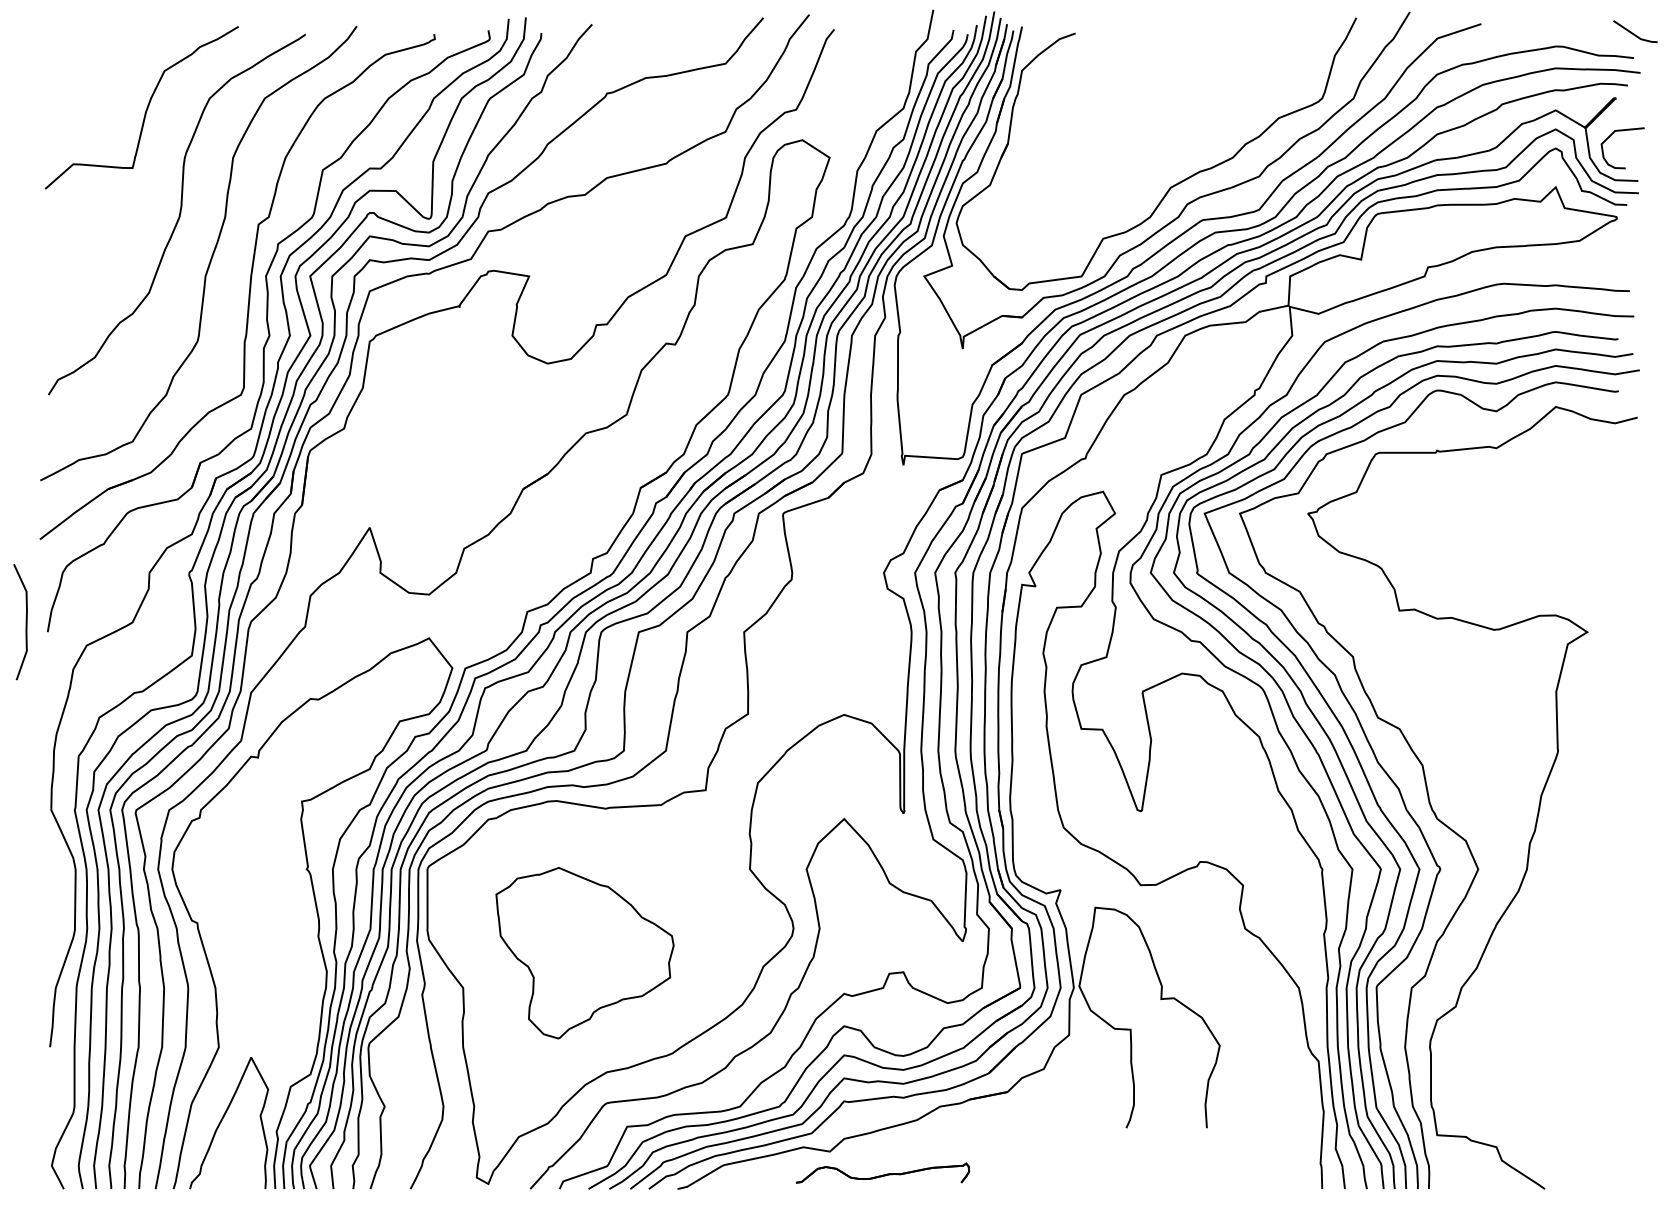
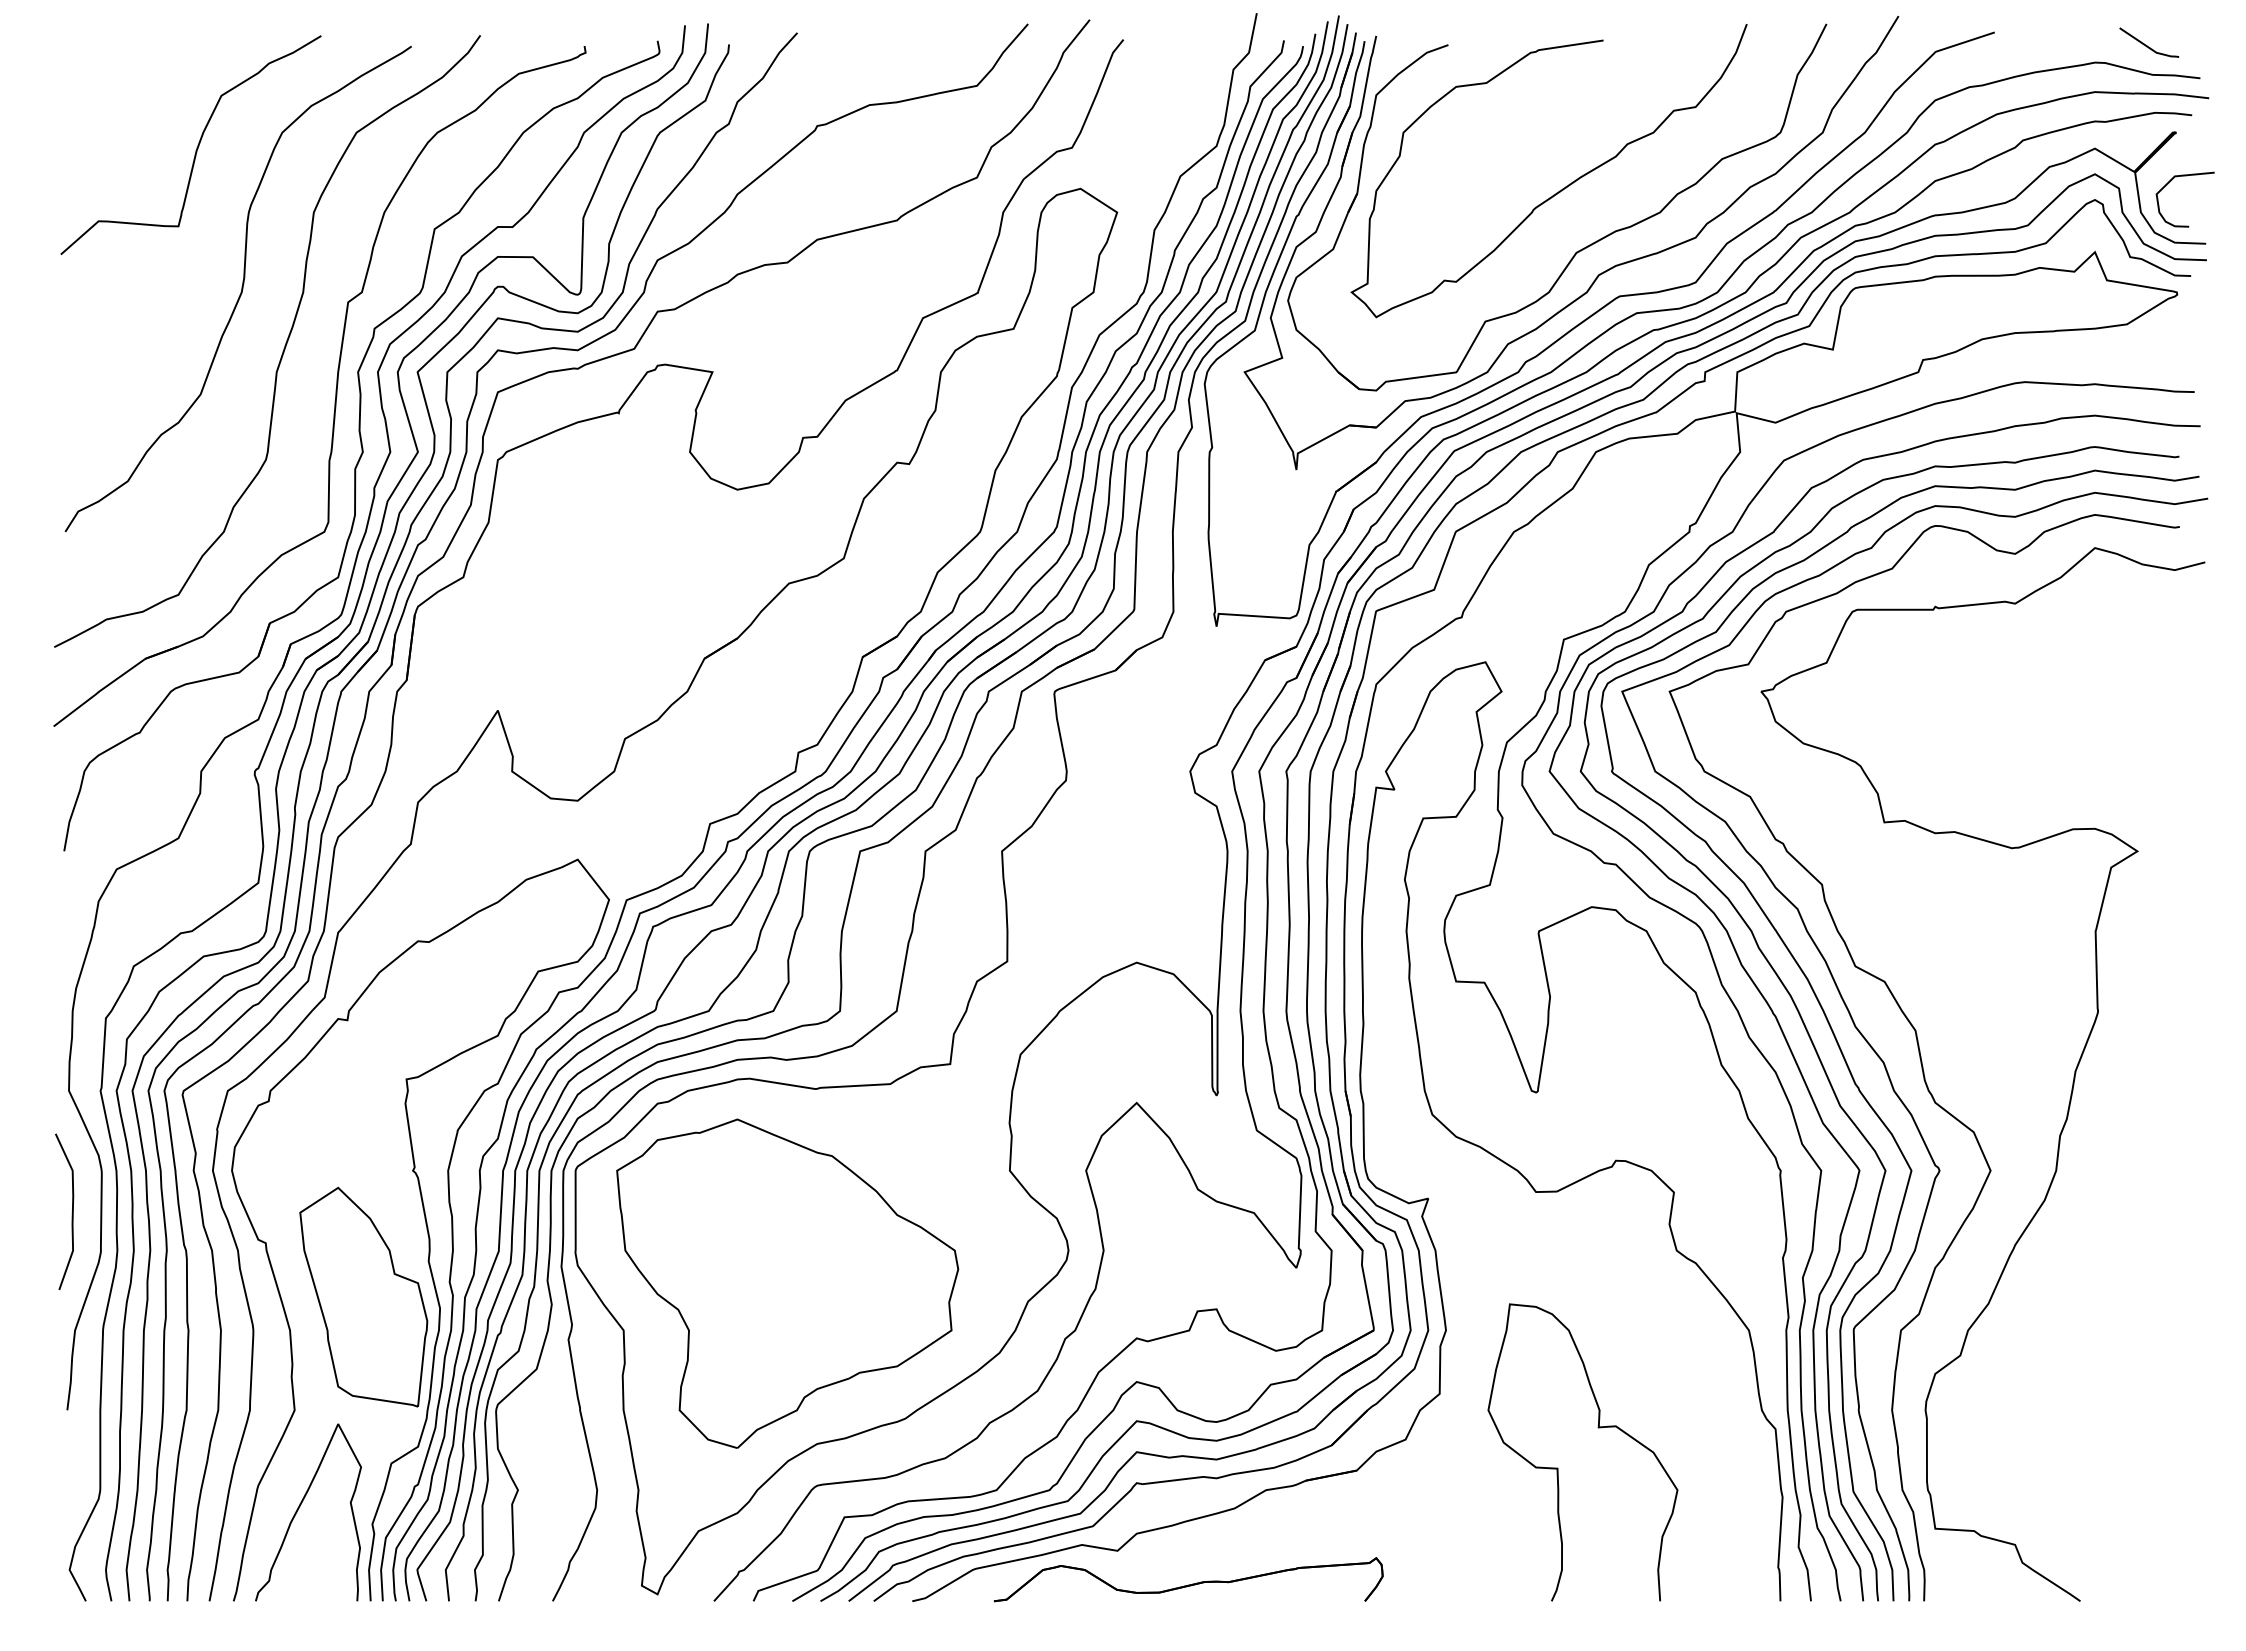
line: (1633, 33) -> (2146, 44), moved
curve: (1158, 141) -> (1559, 190), added
curve: (25, 623) -> (71, 1213), moved
part: (584, 953) -> (787, 1283), size x1.43
part: (269, 962) -> (363, 1296), added
curve: (1161, 999) -> (1598, 1428), moved
part: (882, 1172) -> (1188, 1579), size x1.67

